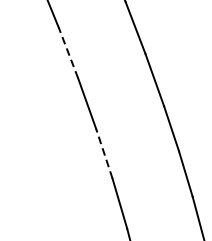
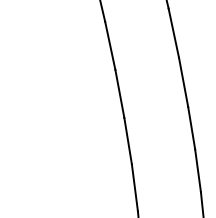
line: (68, 52) -> (110, 45), dashed -> solid
line: (104, 154) -> (128, 141), dashed -> solid

